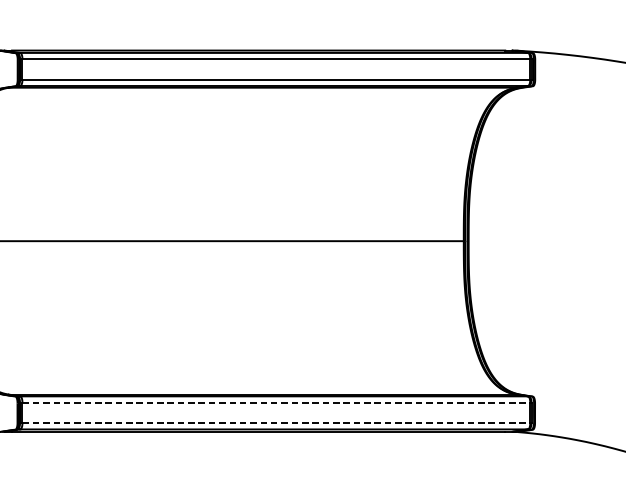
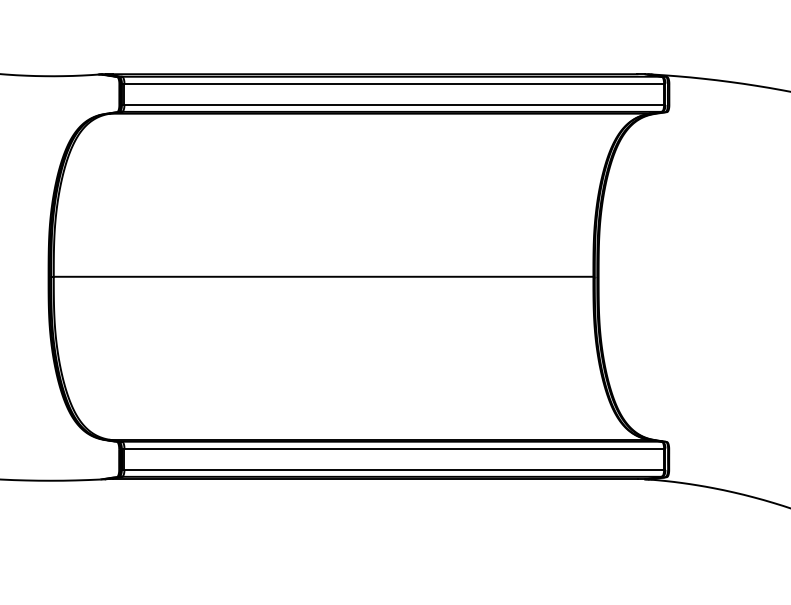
line: (276, 402) -> (394, 448), dashed -> solid
line: (276, 422) -> (394, 469), dashed -> solid

